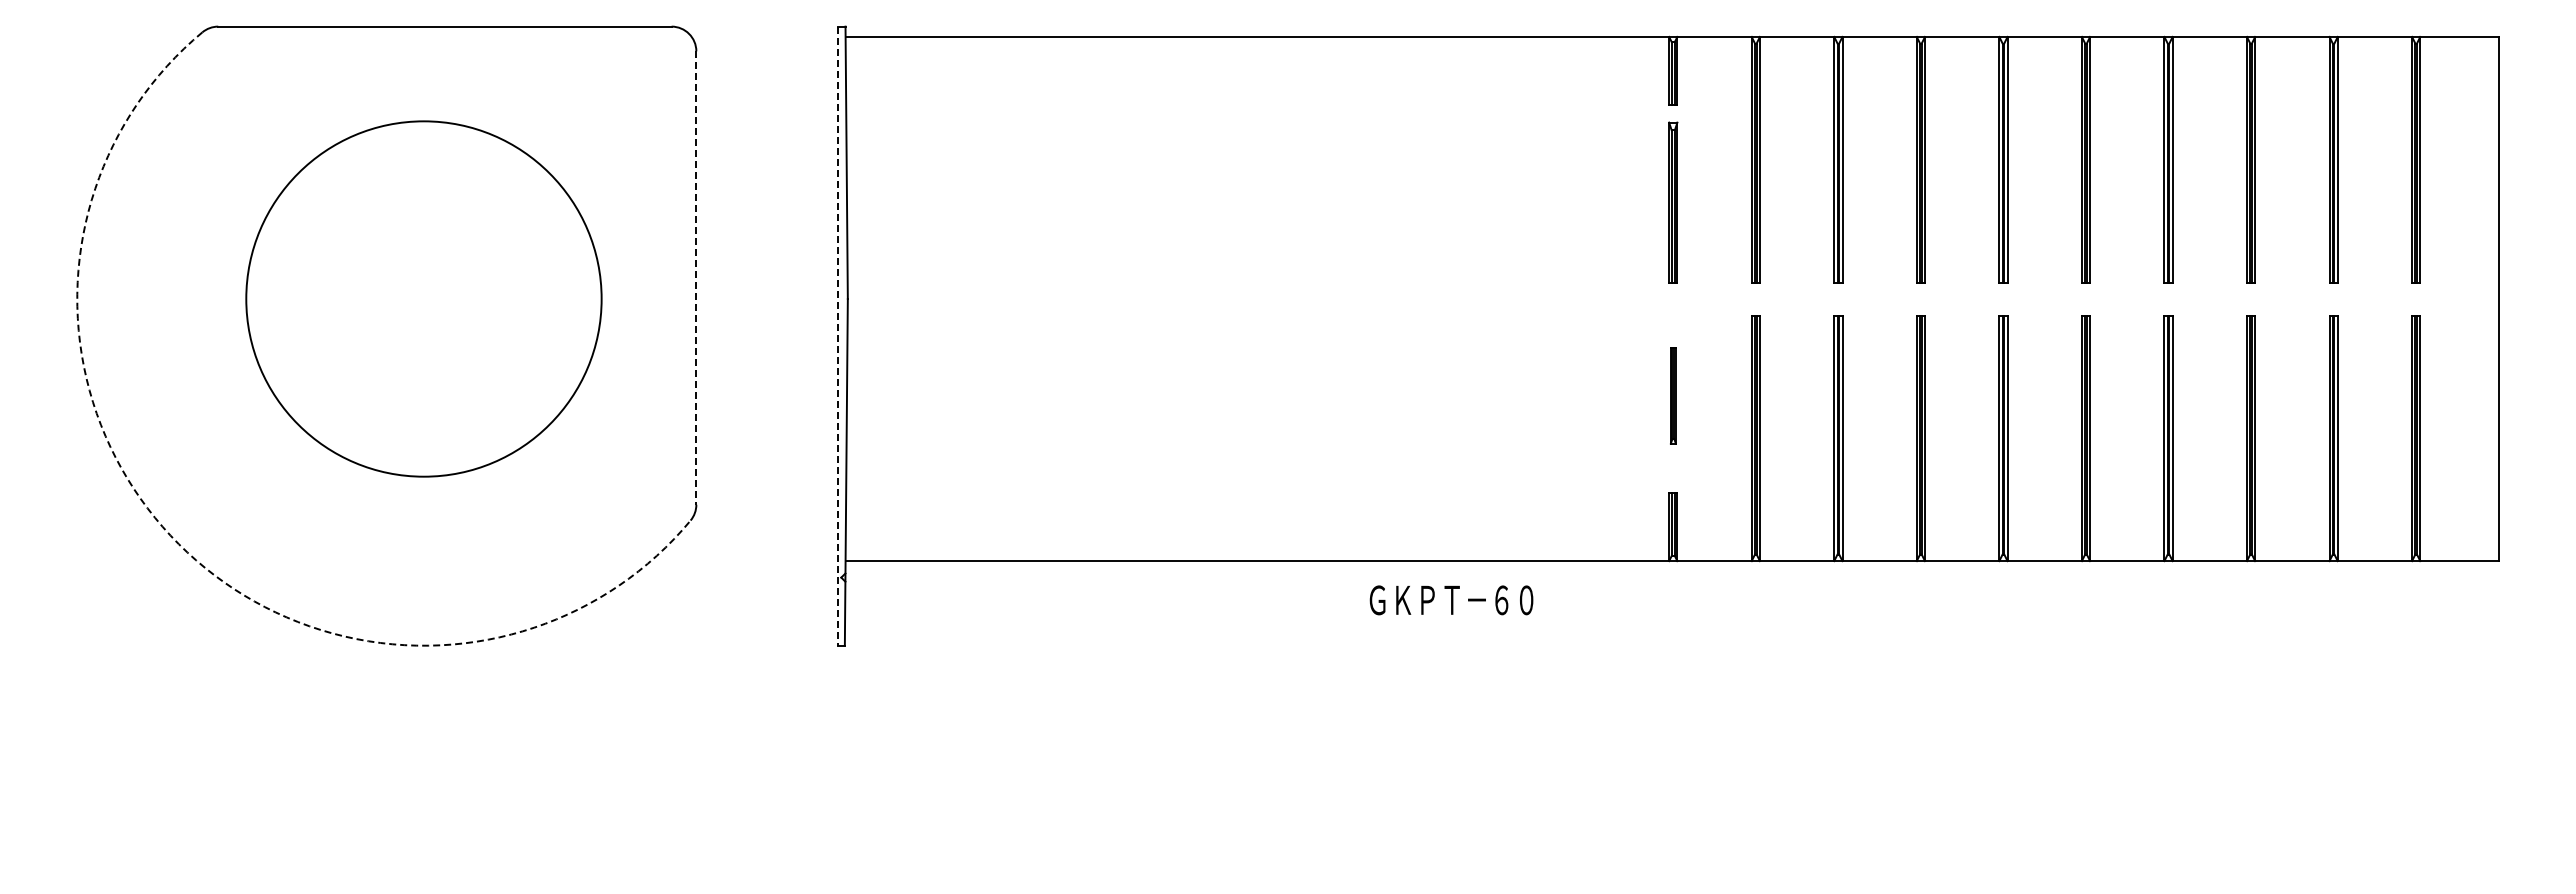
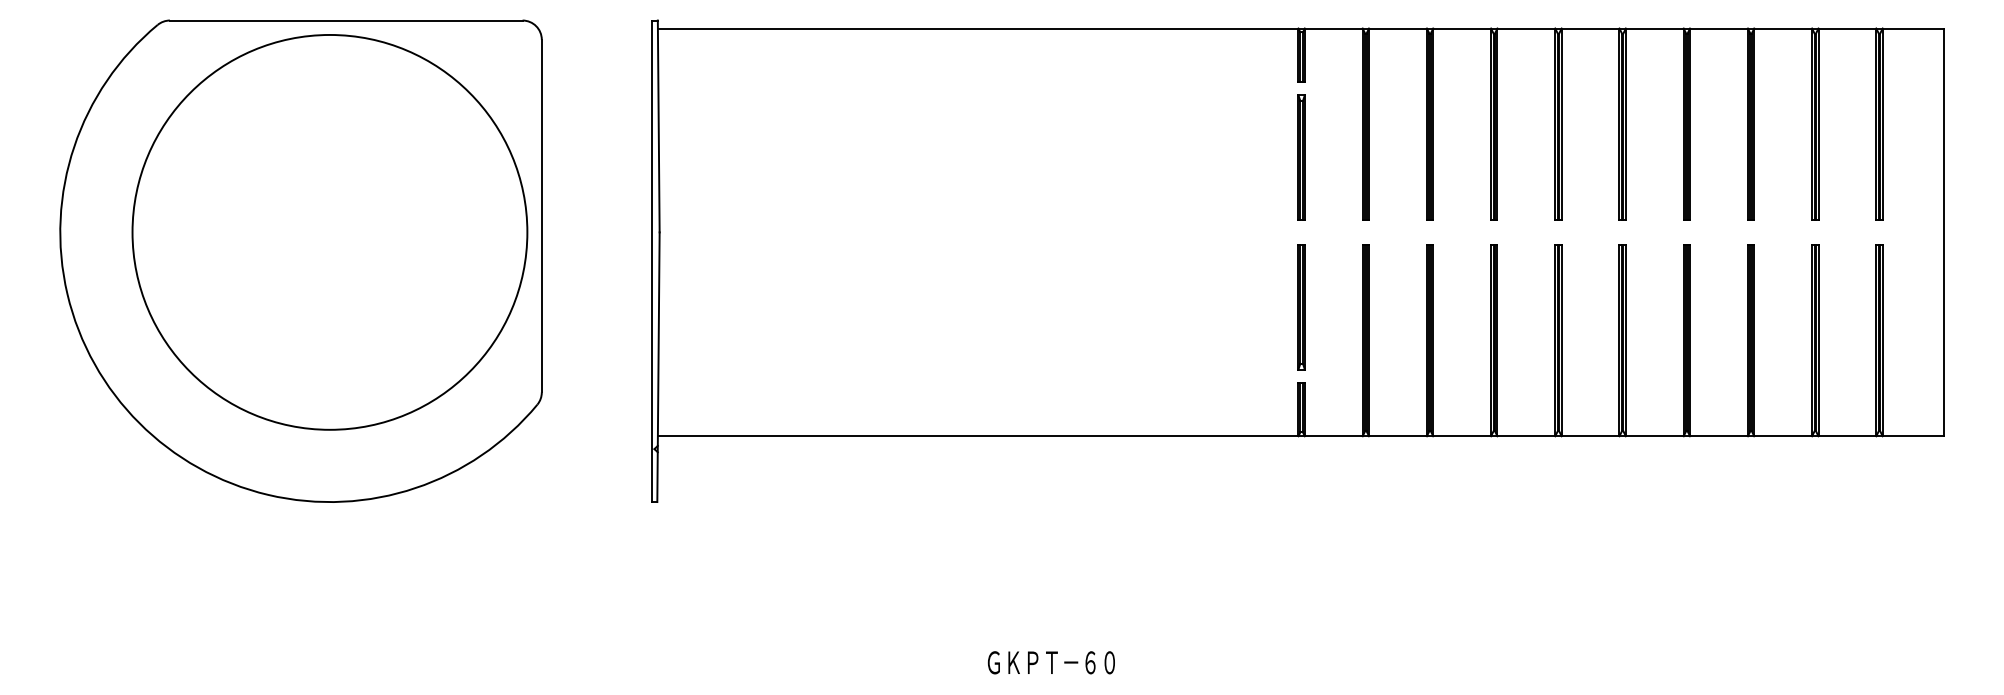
line: (696, 278) -> (541, 216), dashed -> solid
circle: (423, 298) -> (329, 231), size x1.43
line: (837, 336) -> (651, 261), dashed -> solid
part: (1673, 395) -> (1301, 307), size x1.67
arc: (178, 544) -> (139, 423), dashed -> solid
text: (1451, 600) -> (1051, 662), moved

